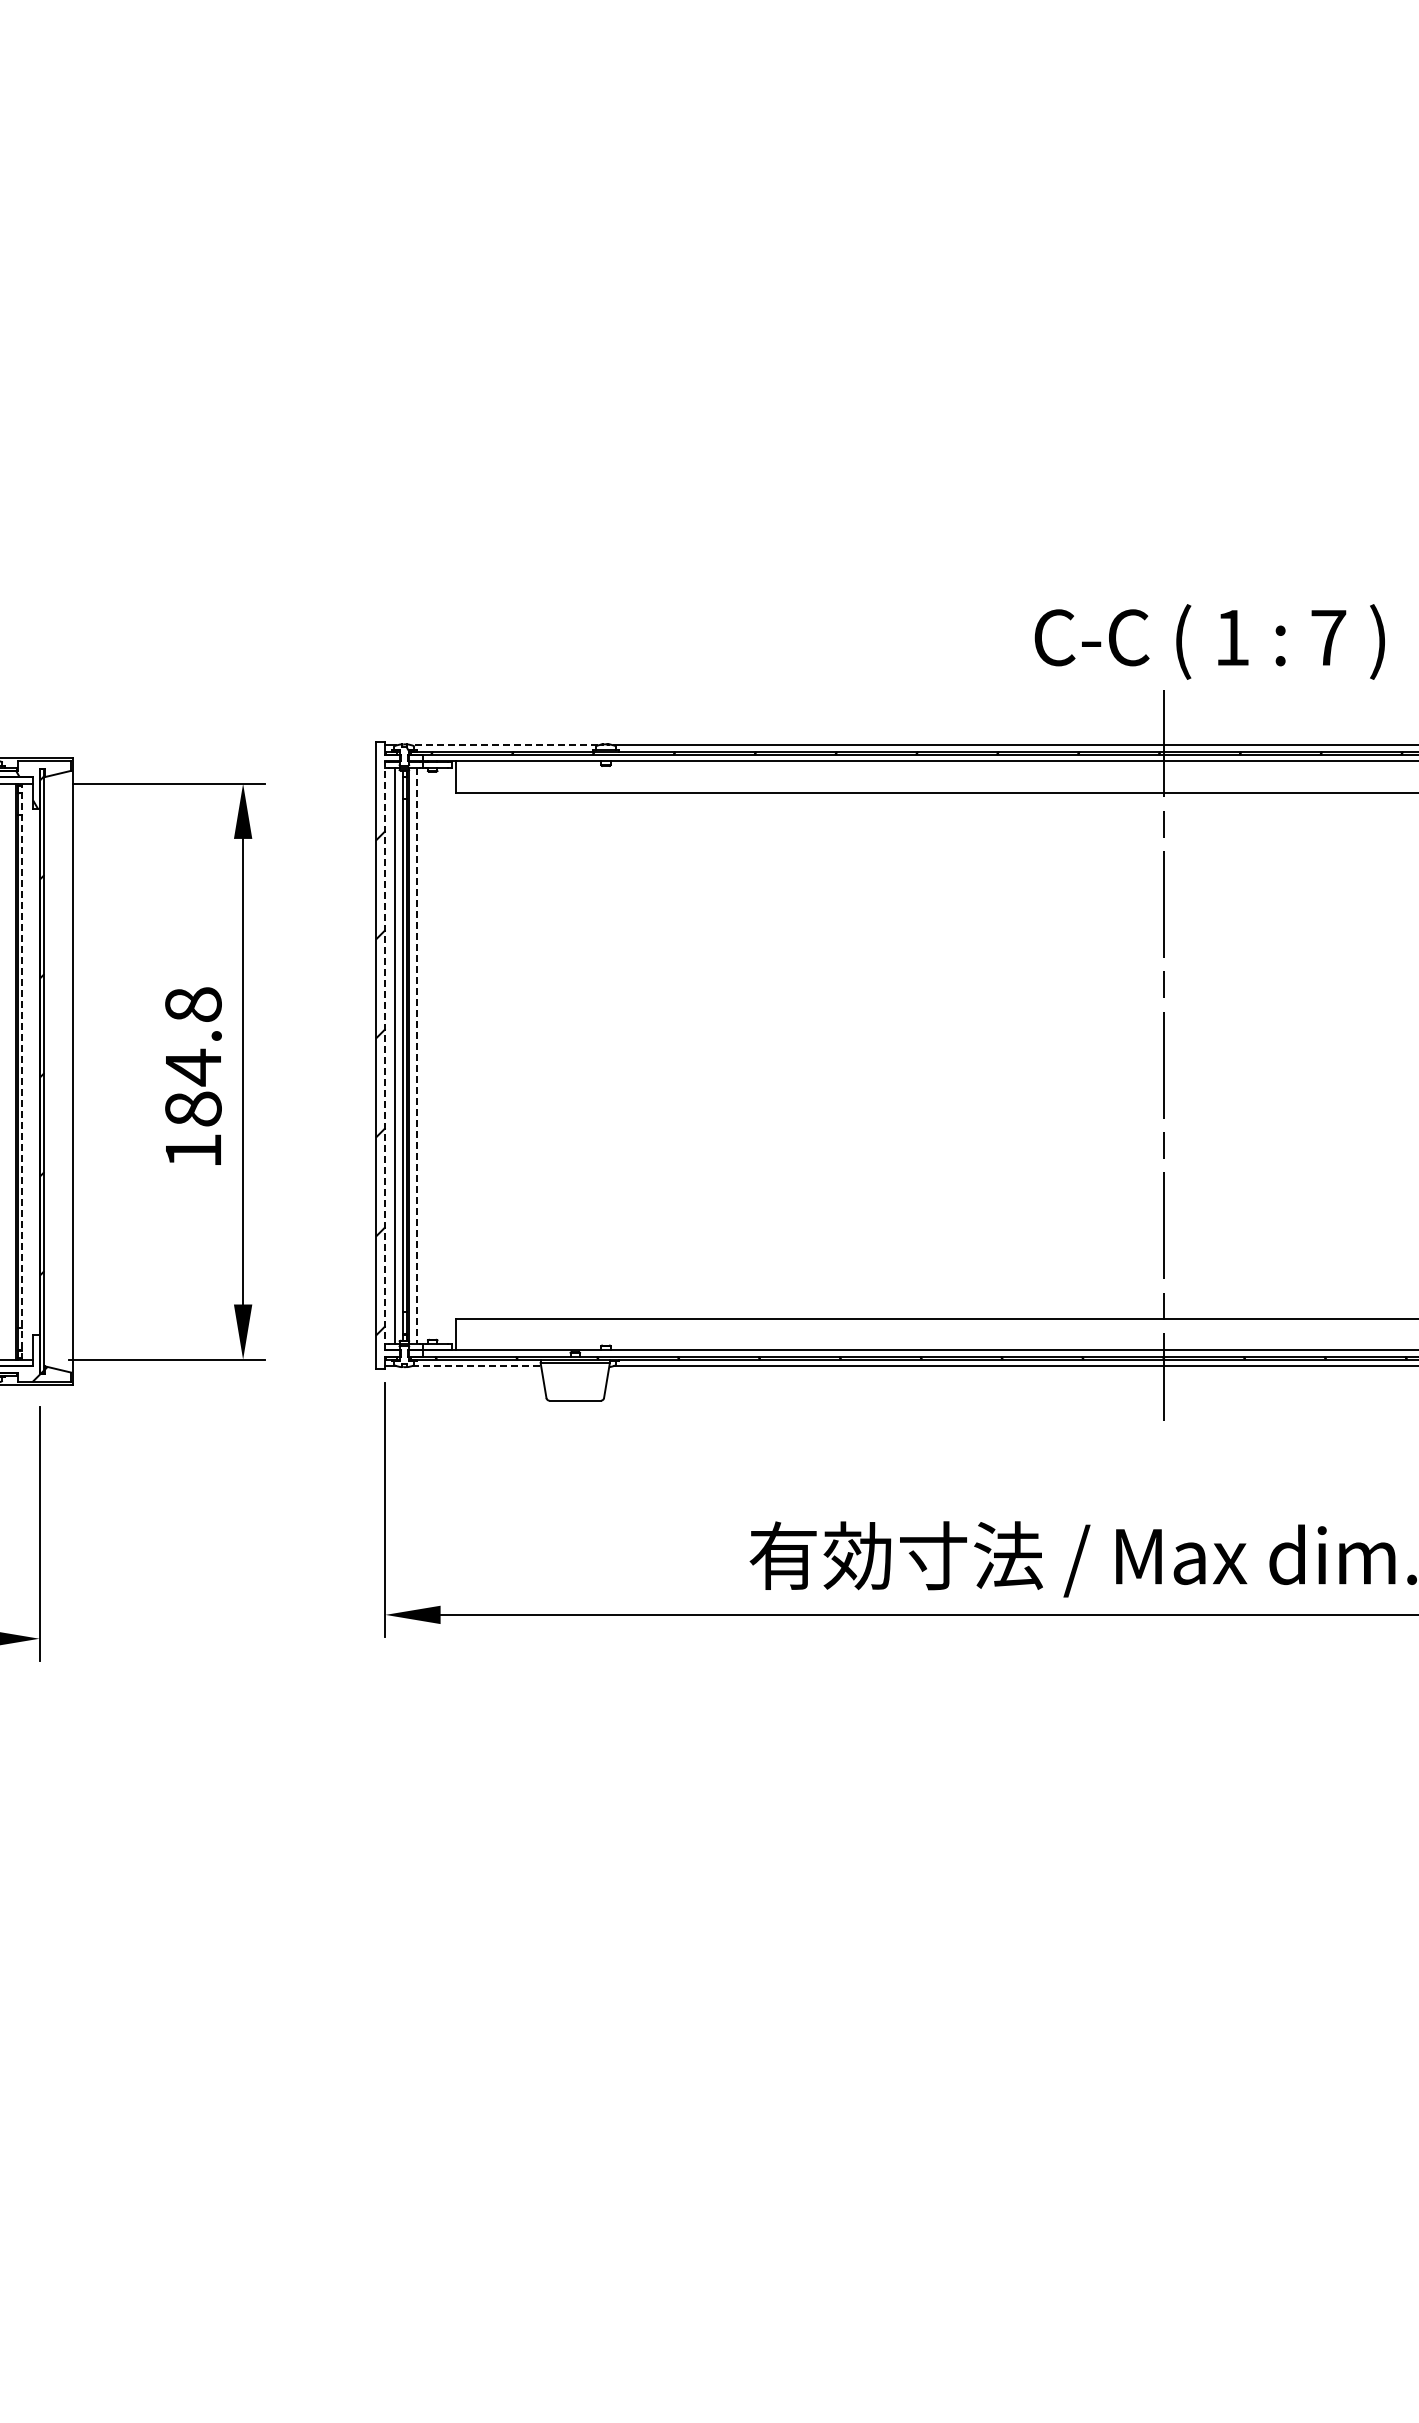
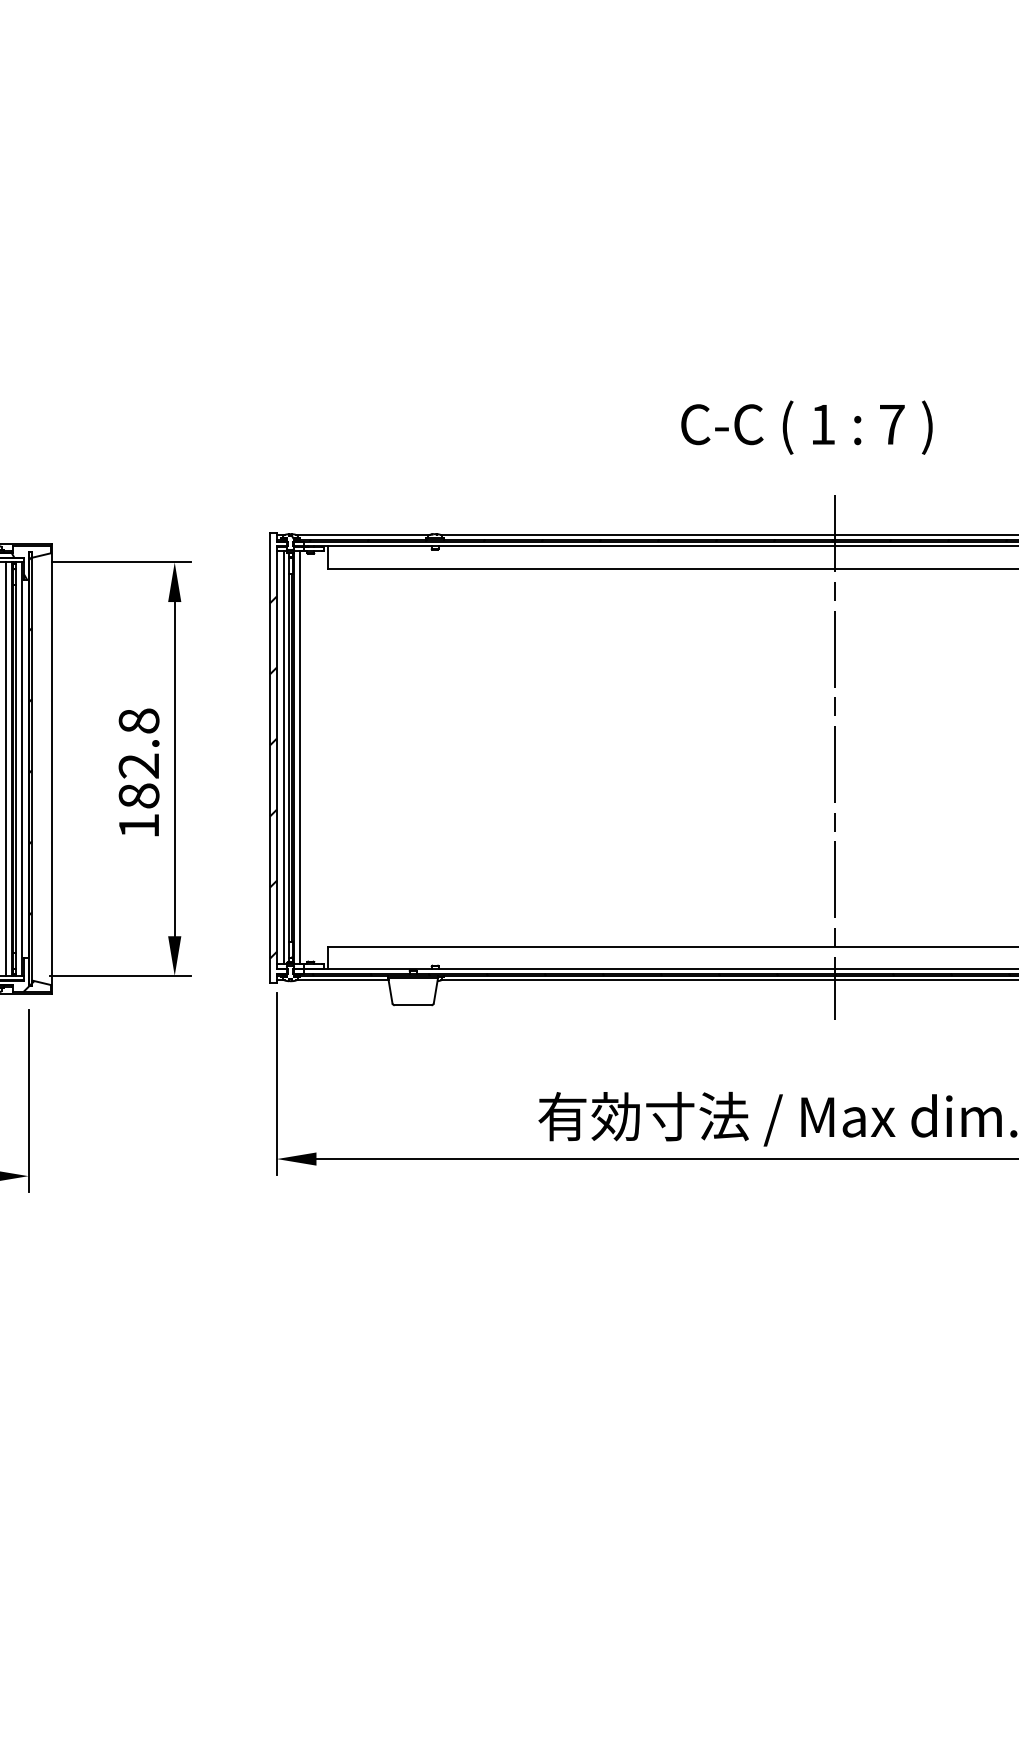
text: (1209, 641) -> (806, 427), moved
line: (505, 745) -> (363, 535), dashed -> solid
line: (385, 1055) -> (276, 757), dashed -> solid
line: (416, 1055) -> (299, 757), dashed -> solid
text: (192, 1067) -> (138, 766), 184.8 -> 182.8
line: (8, 1071) -> (6, 769), added
line: (22, 1071) -> (16, 769), dashed -> solid
line: (30, 1071) -> (22, 769), added
line: (477, 1366) -> (342, 980), dashed -> solid

